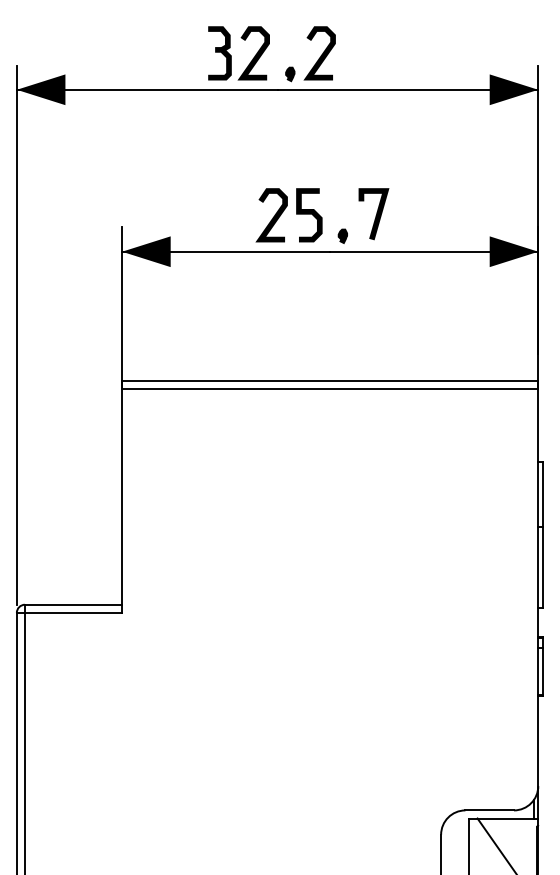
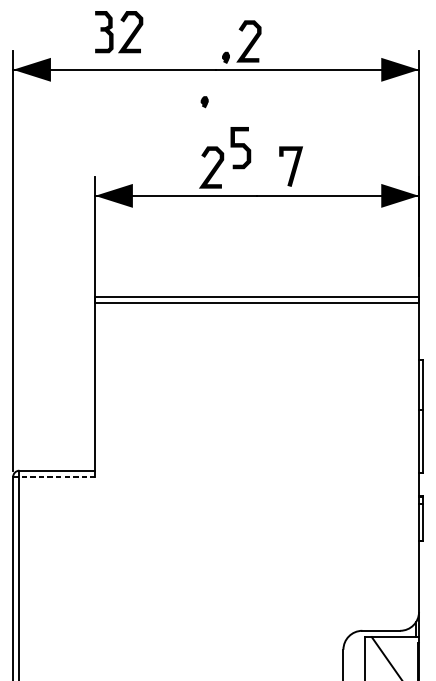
part: (231, 55) -> (113, 33), moved
curve: (309, 214) -> (240, 147), moved
part: (342, 235) -> (204, 101), moved
line: (69, 612) -> (54, 476), solid -> dashed

